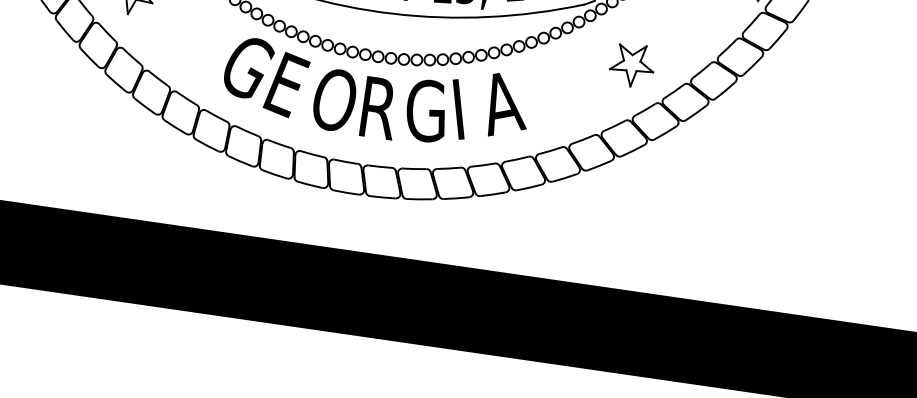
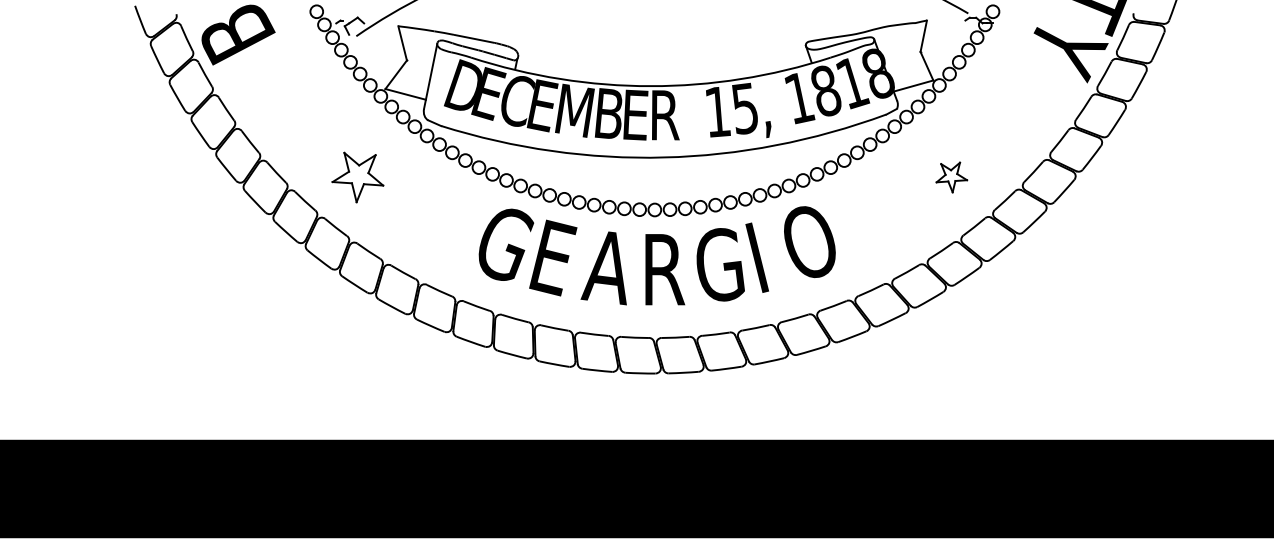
part: (632, 65) -> (951, 177), size x0.6
text: (331, 100) -> (607, 268), O -> A
text: (505, 105) -> (811, 245), A -> O

